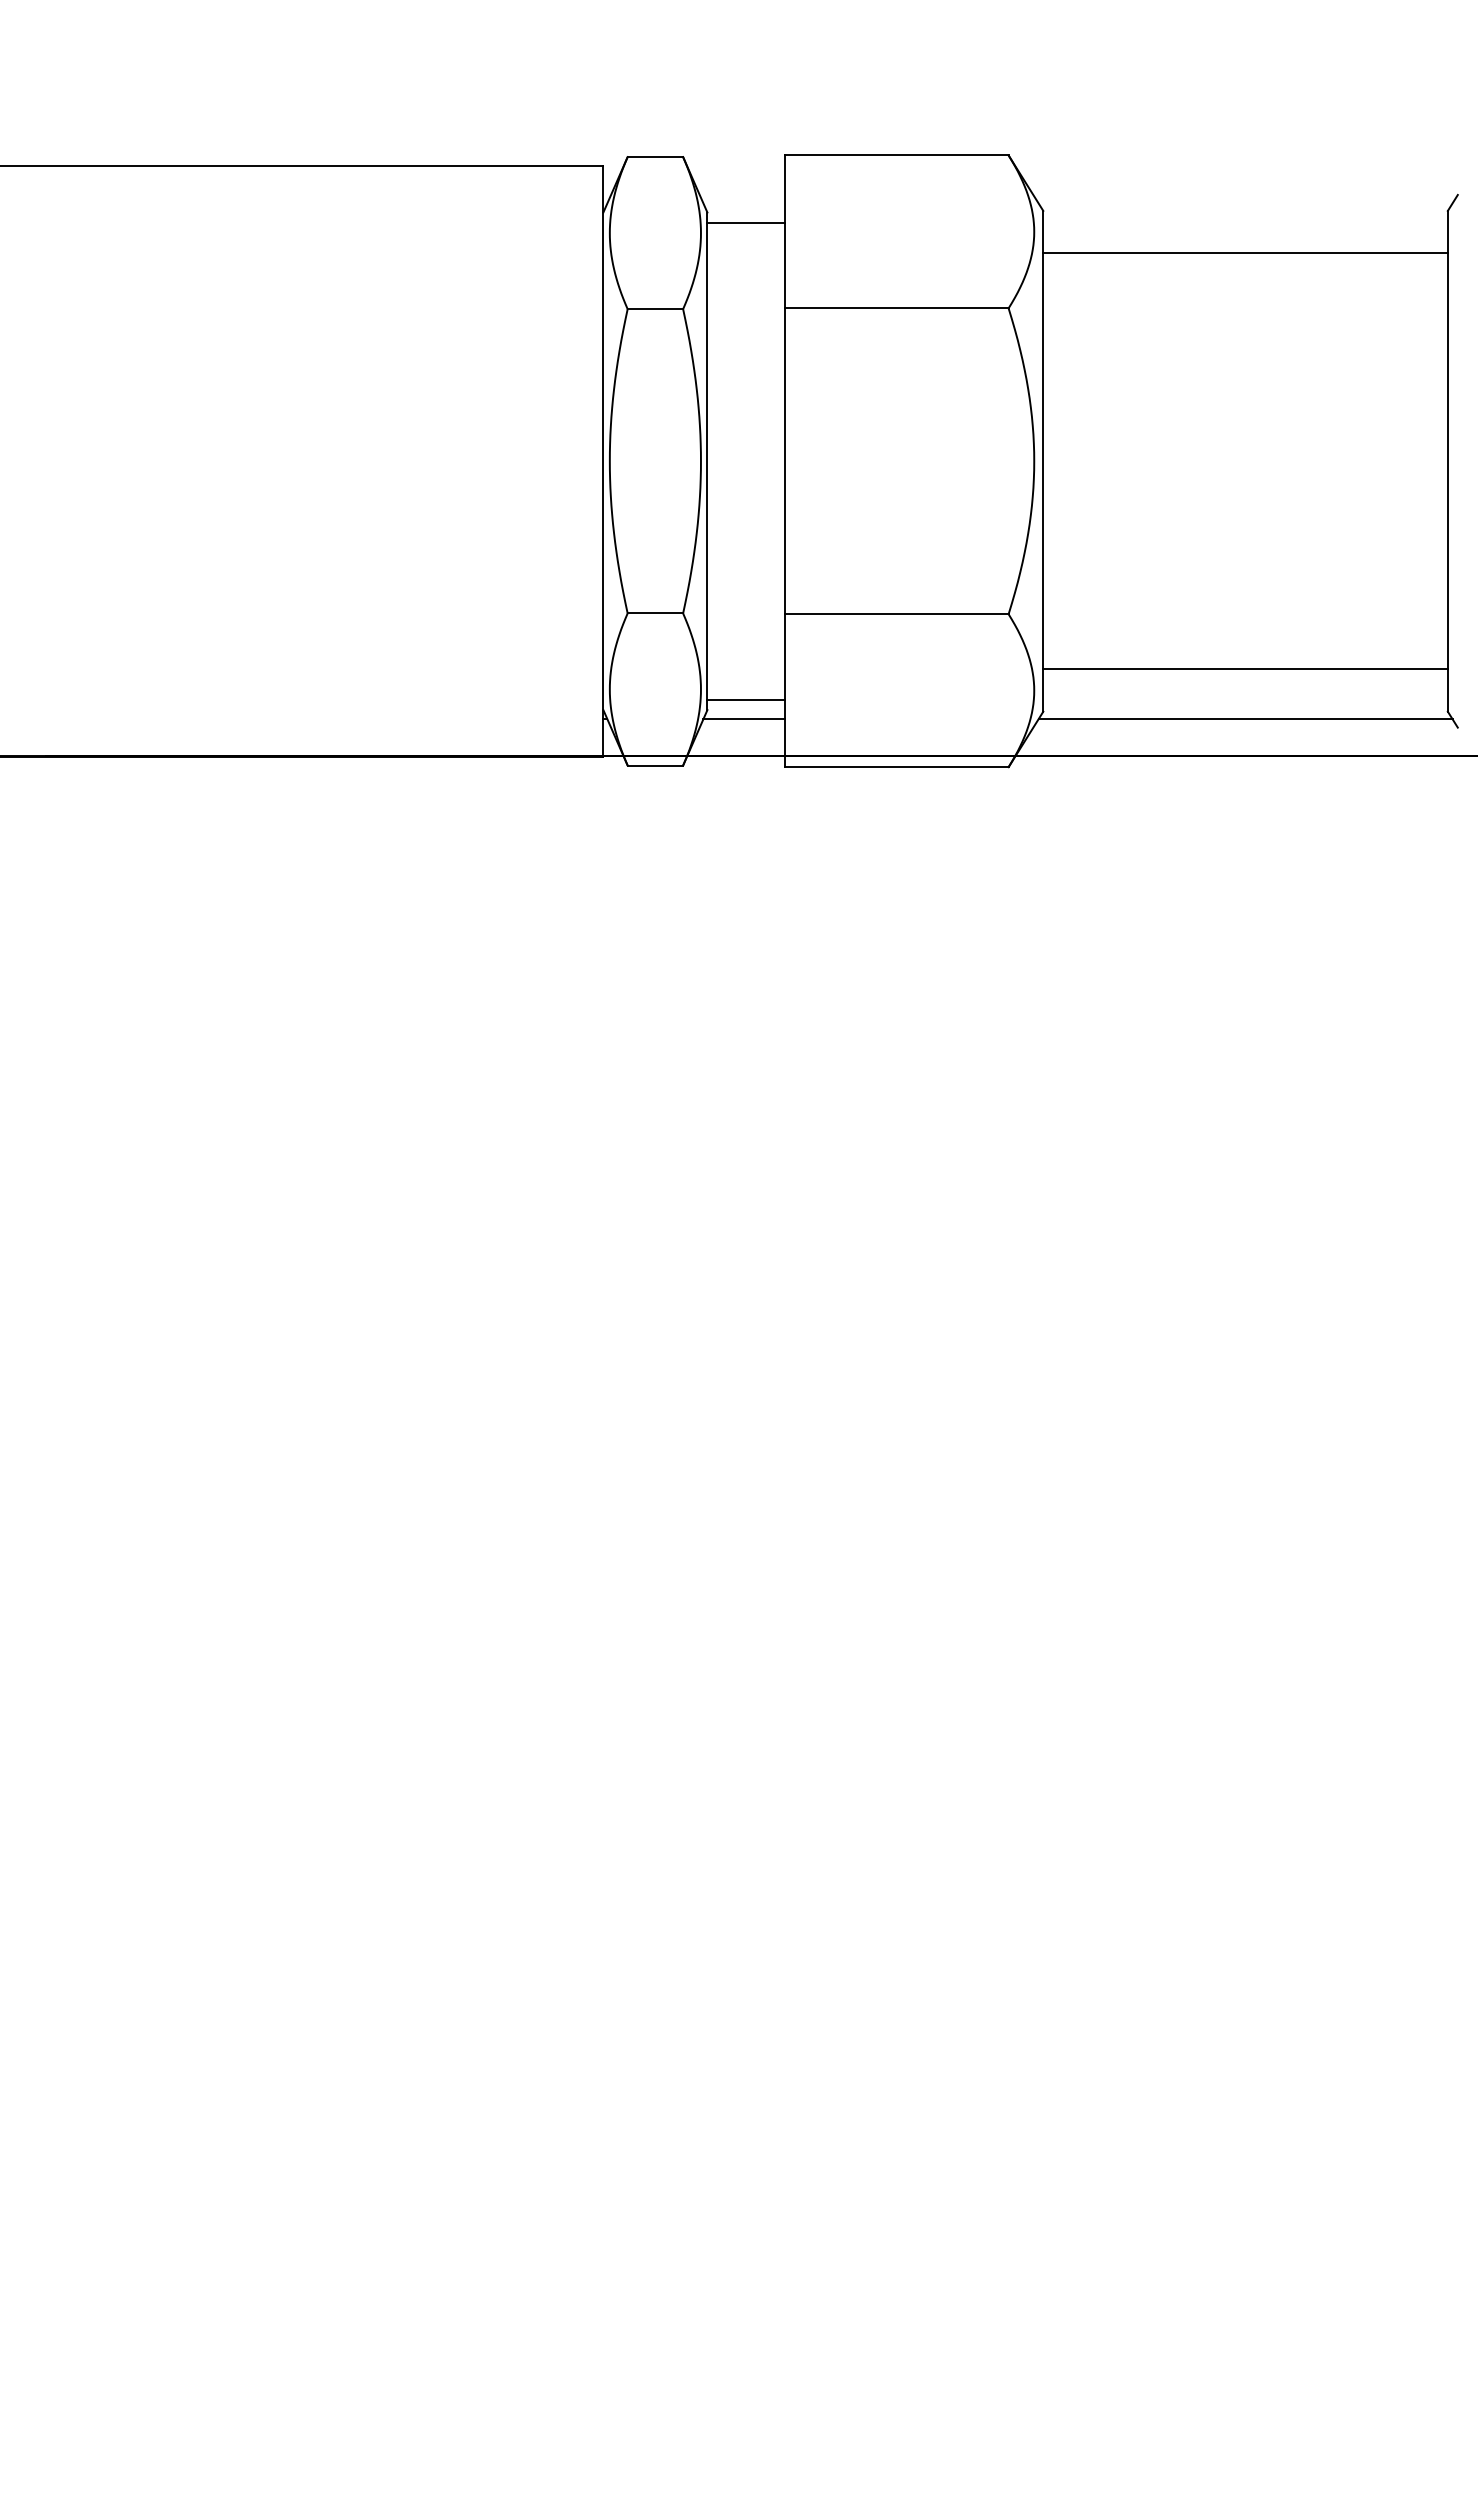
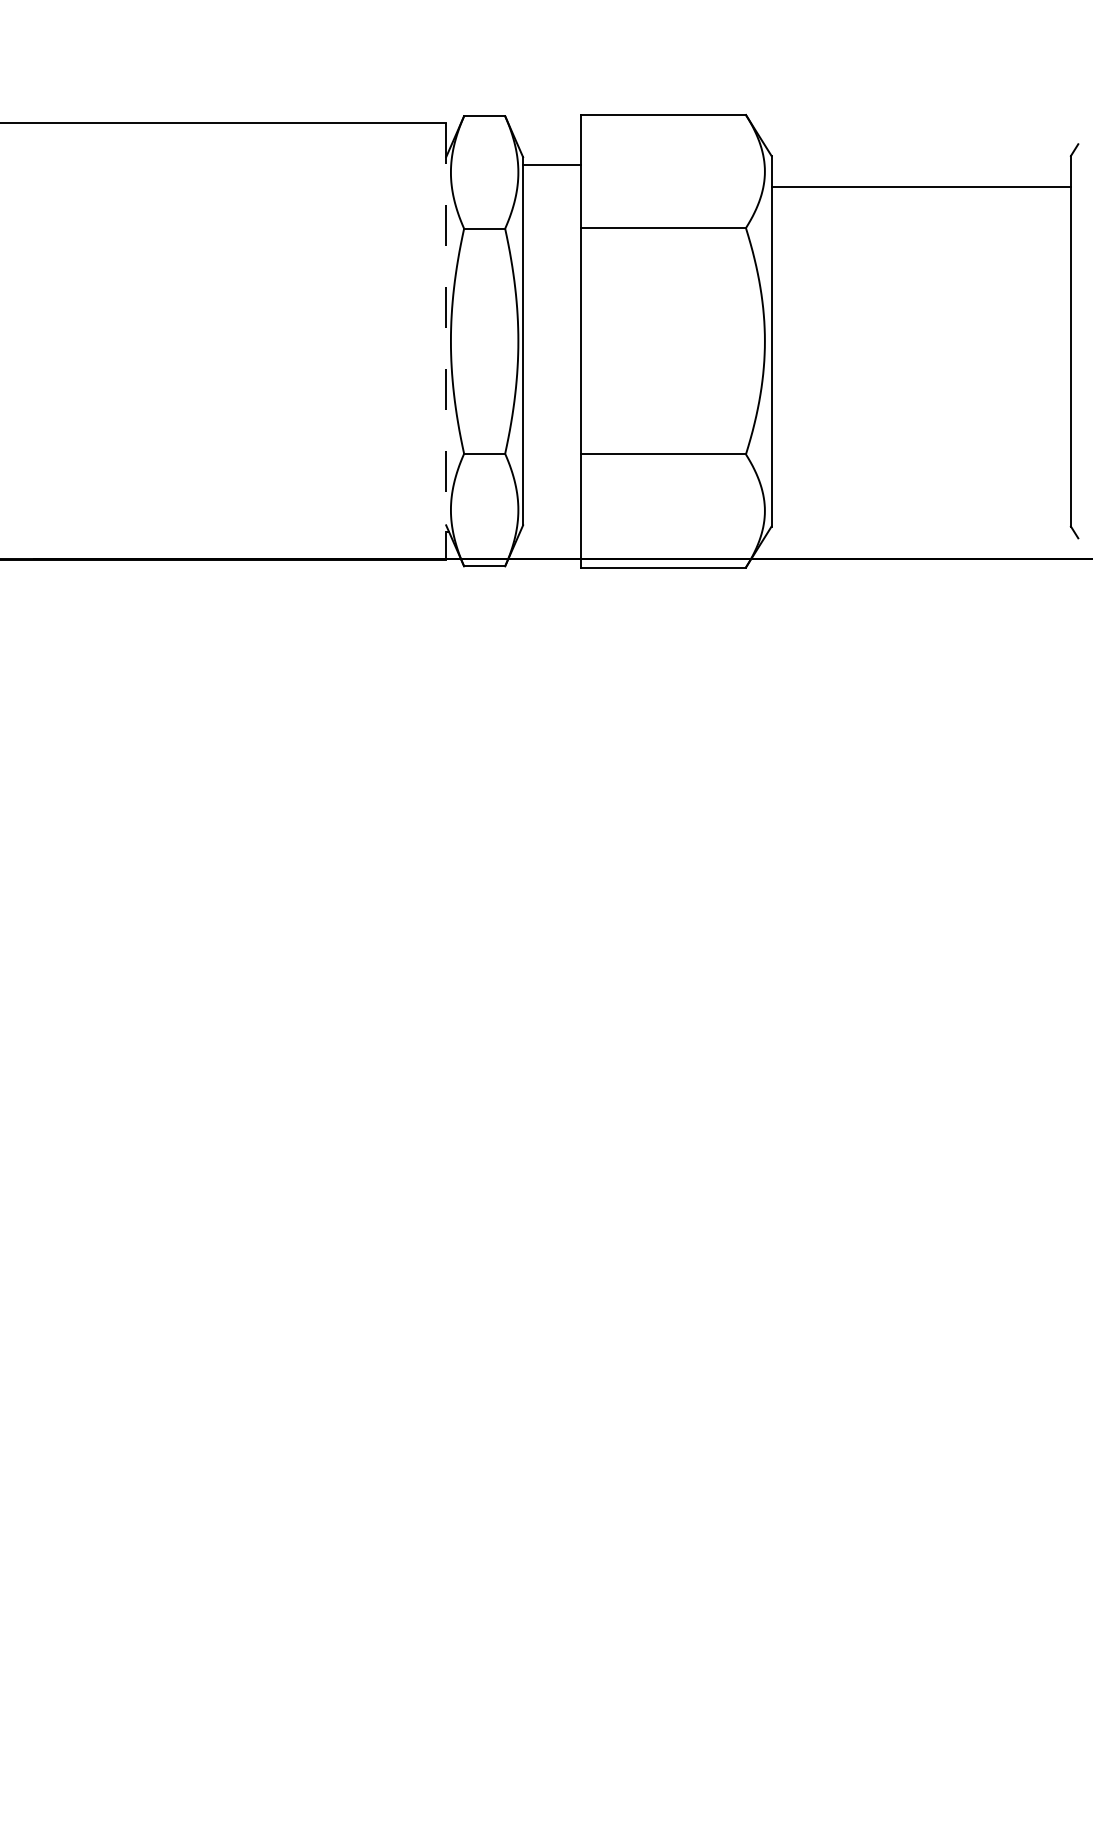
line: (603, 461) -> (446, 341), solid -> dashed
line: (1245, 669) -> (921, 495), removed
line: (746, 699) -> (552, 517), removed
line: (744, 719) -> (550, 532), removed
line: (1245, 719) -> (921, 532), removed

